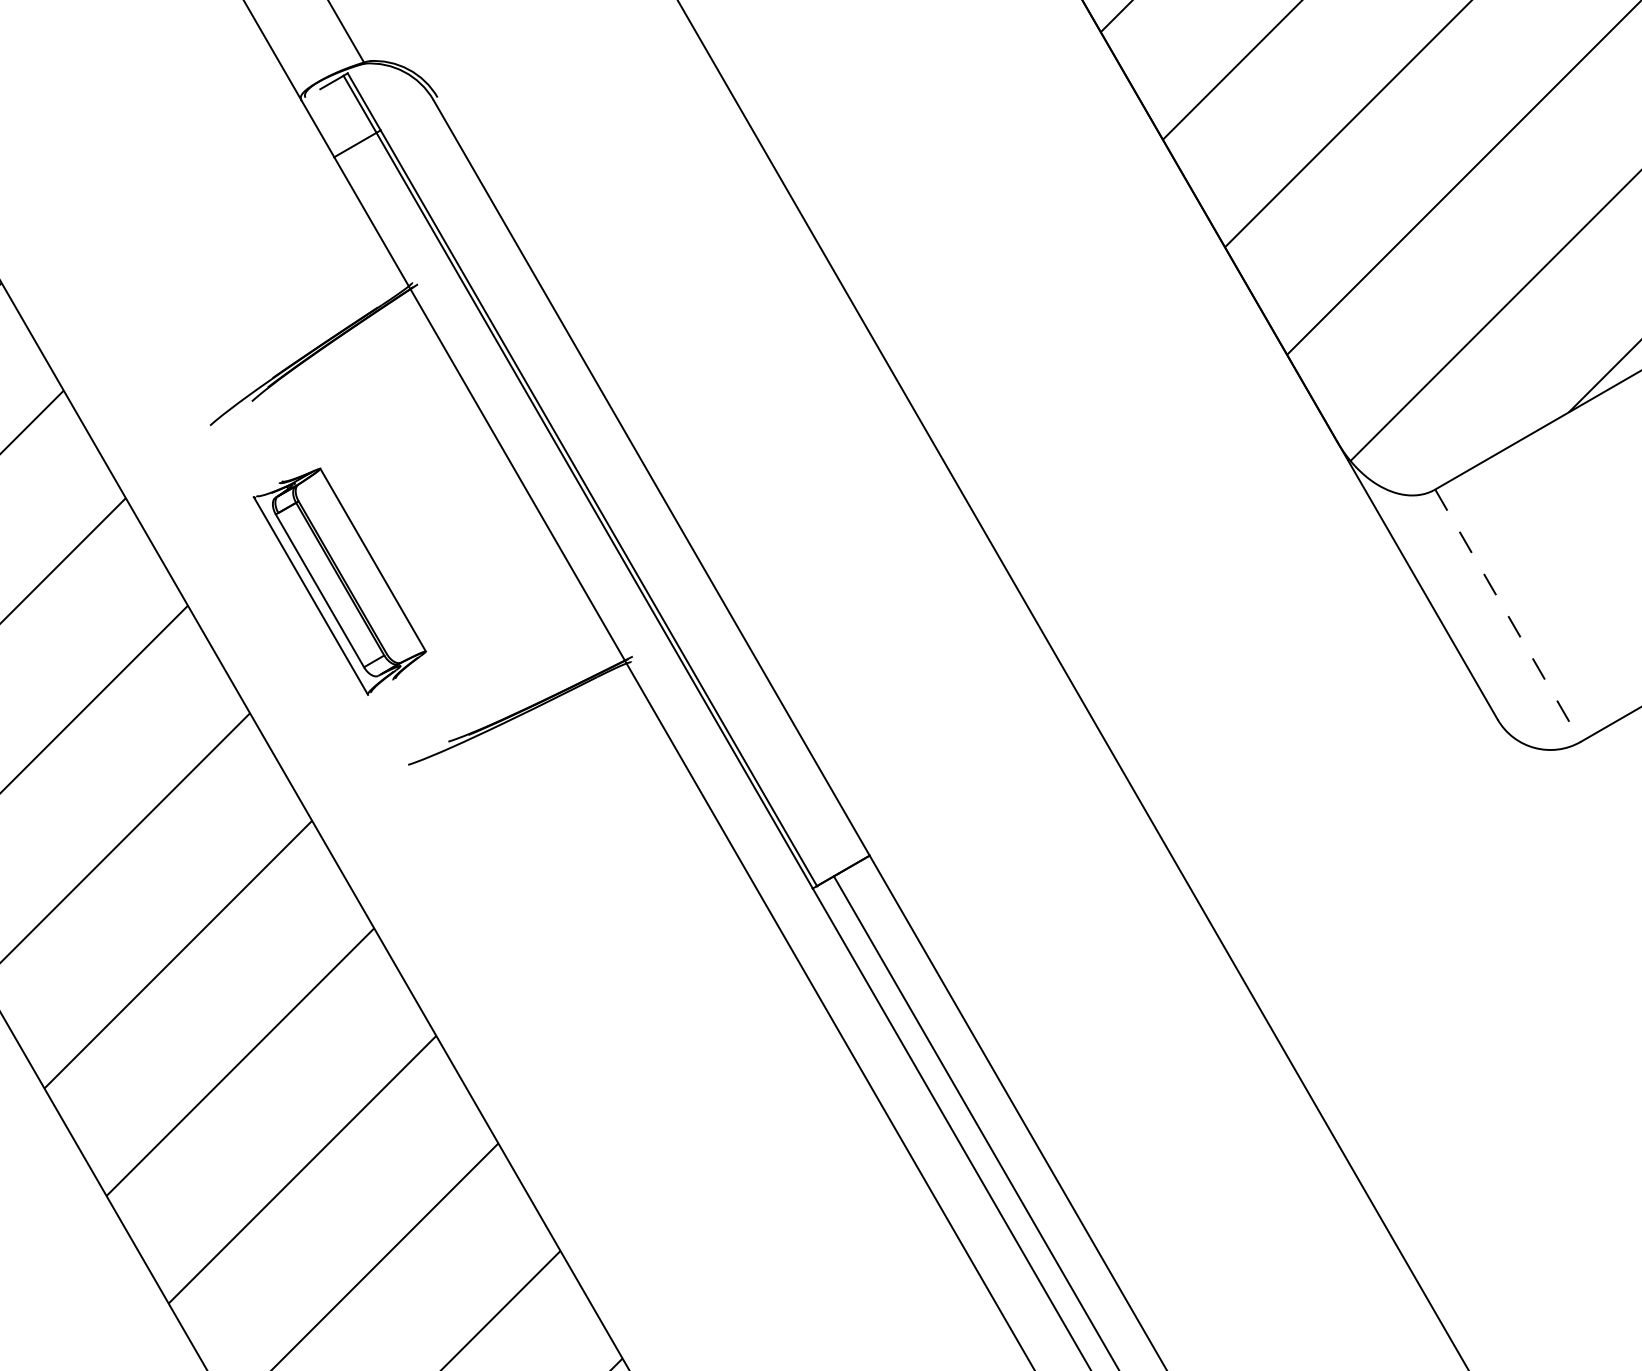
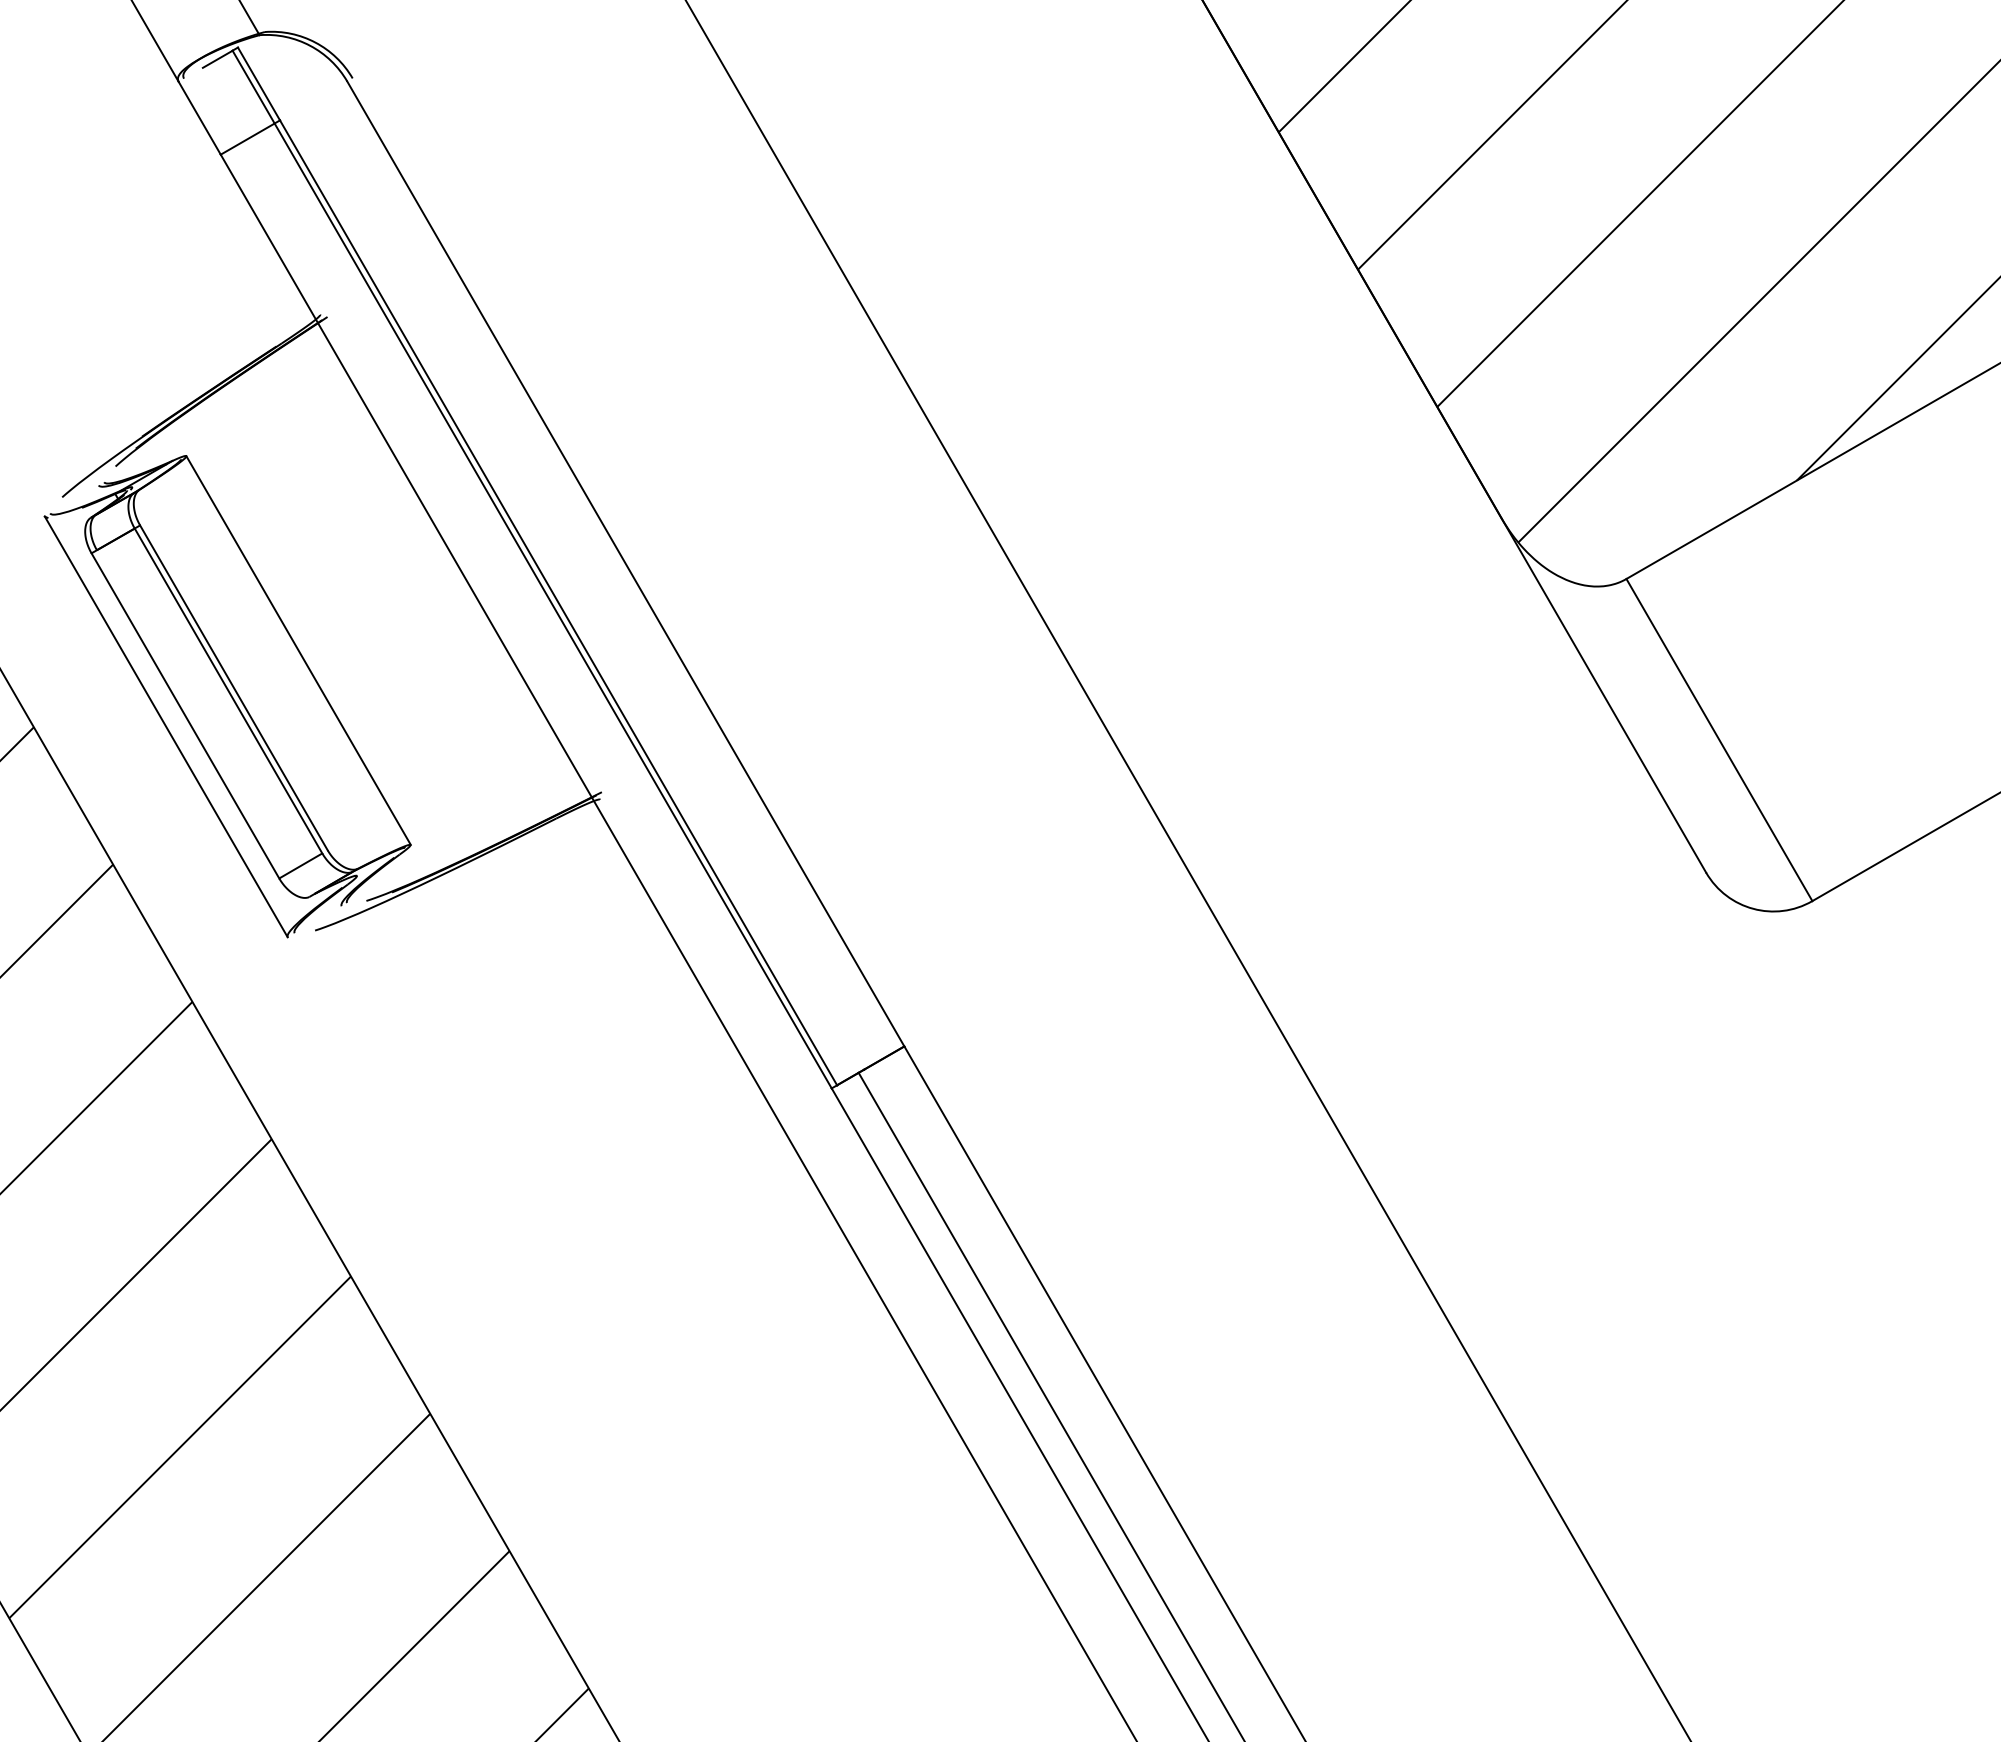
part: (339, 581) -> (227, 696), size x1.67
line: (1508, 615) -> (1719, 739), dashed -> solid

